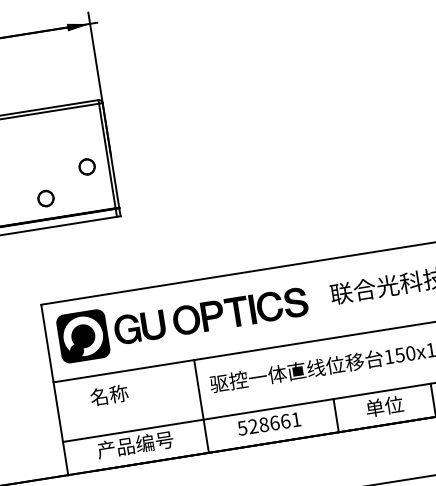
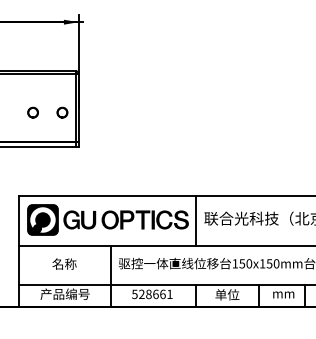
part: (45, 198) -> (32, 112), moved
line: (317, 300) -> (195, 220), added
text: (109, 394) -> (64, 263), moved

